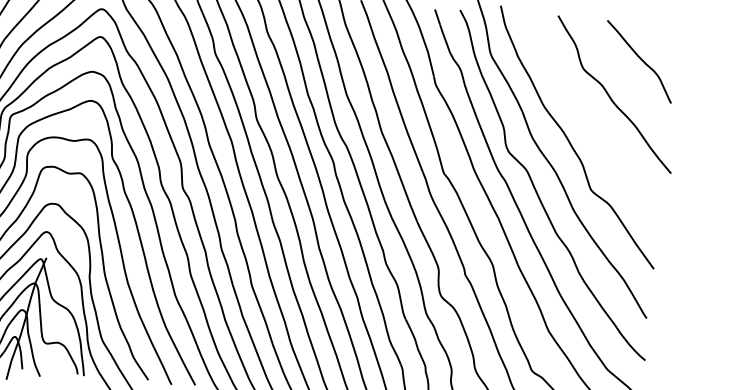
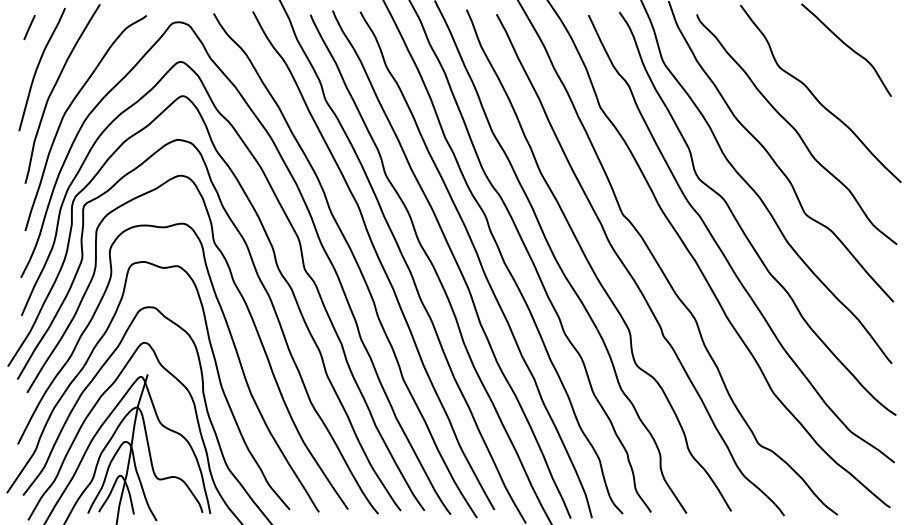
curve: (591, 121) -> (796, 129), added

